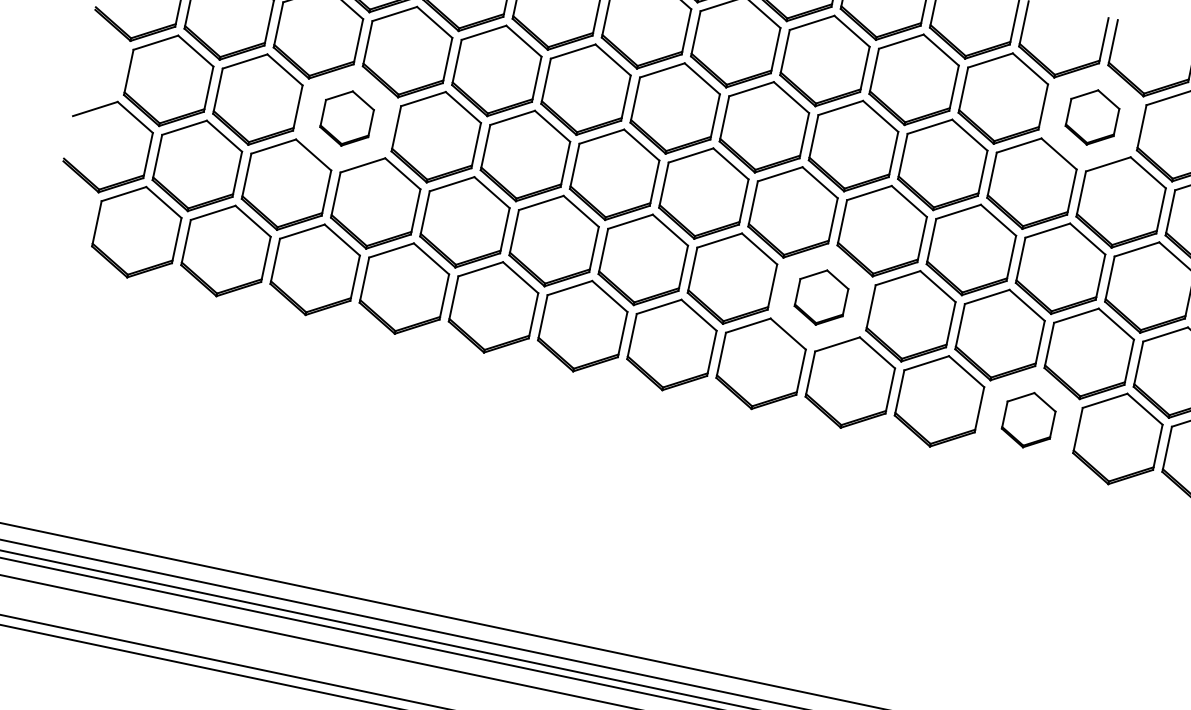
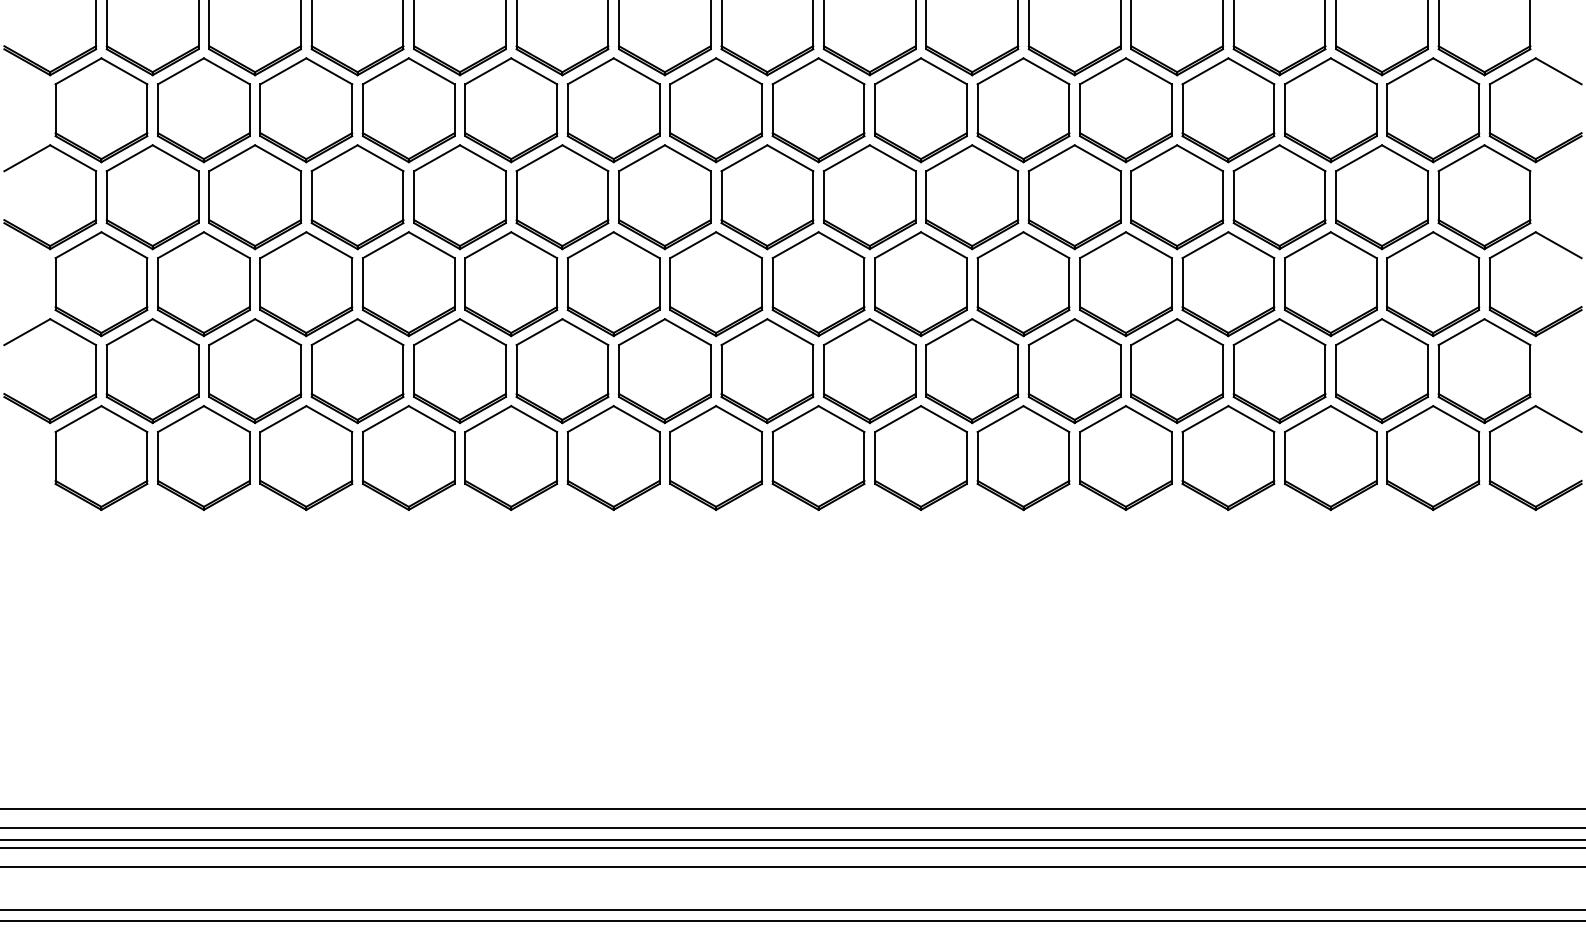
part: (1092, 117) -> (1125, 110), size x1.67
part: (347, 118) -> (306, 284), size x1.67
part: (821, 297) -> (869, 371), size x1.67
part: (1028, 419) -> (1125, 457), size x1.67

